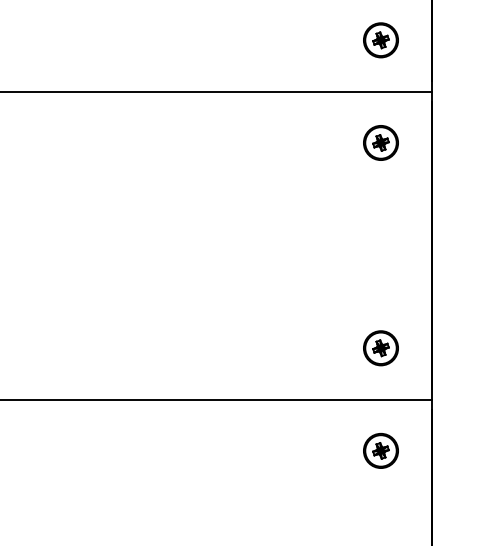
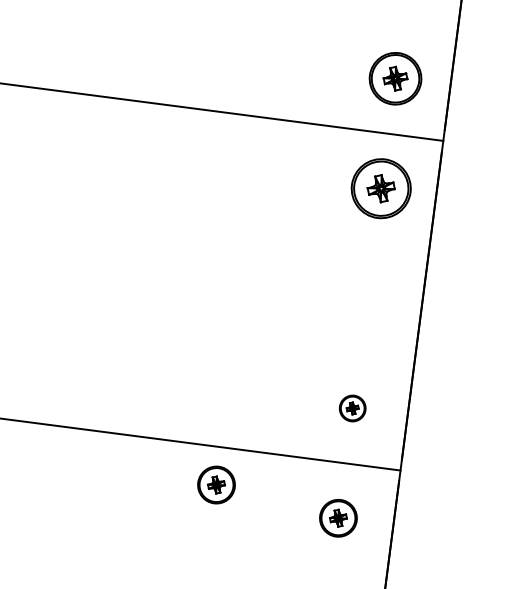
part: (380, 40) -> (394, 78), size x1.4
part: (380, 142) -> (380, 188), size x1.6
part: (380, 348) -> (352, 408), size x0.7
part: (264, 434) -> (216, 484), added

